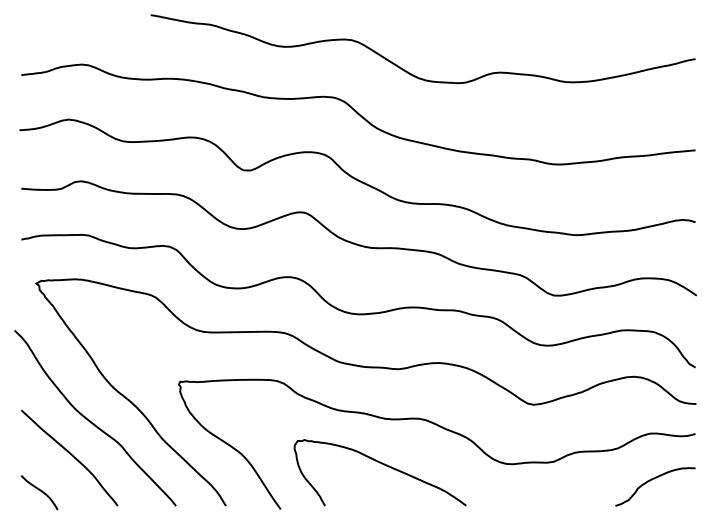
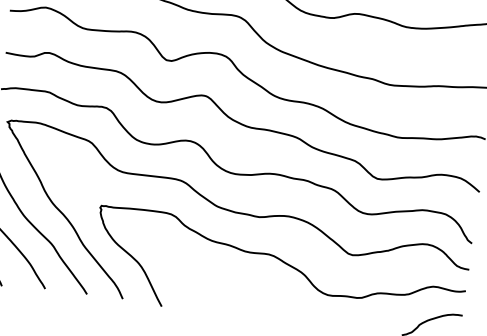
curve: (381, 464) -> (238, 283), removed

